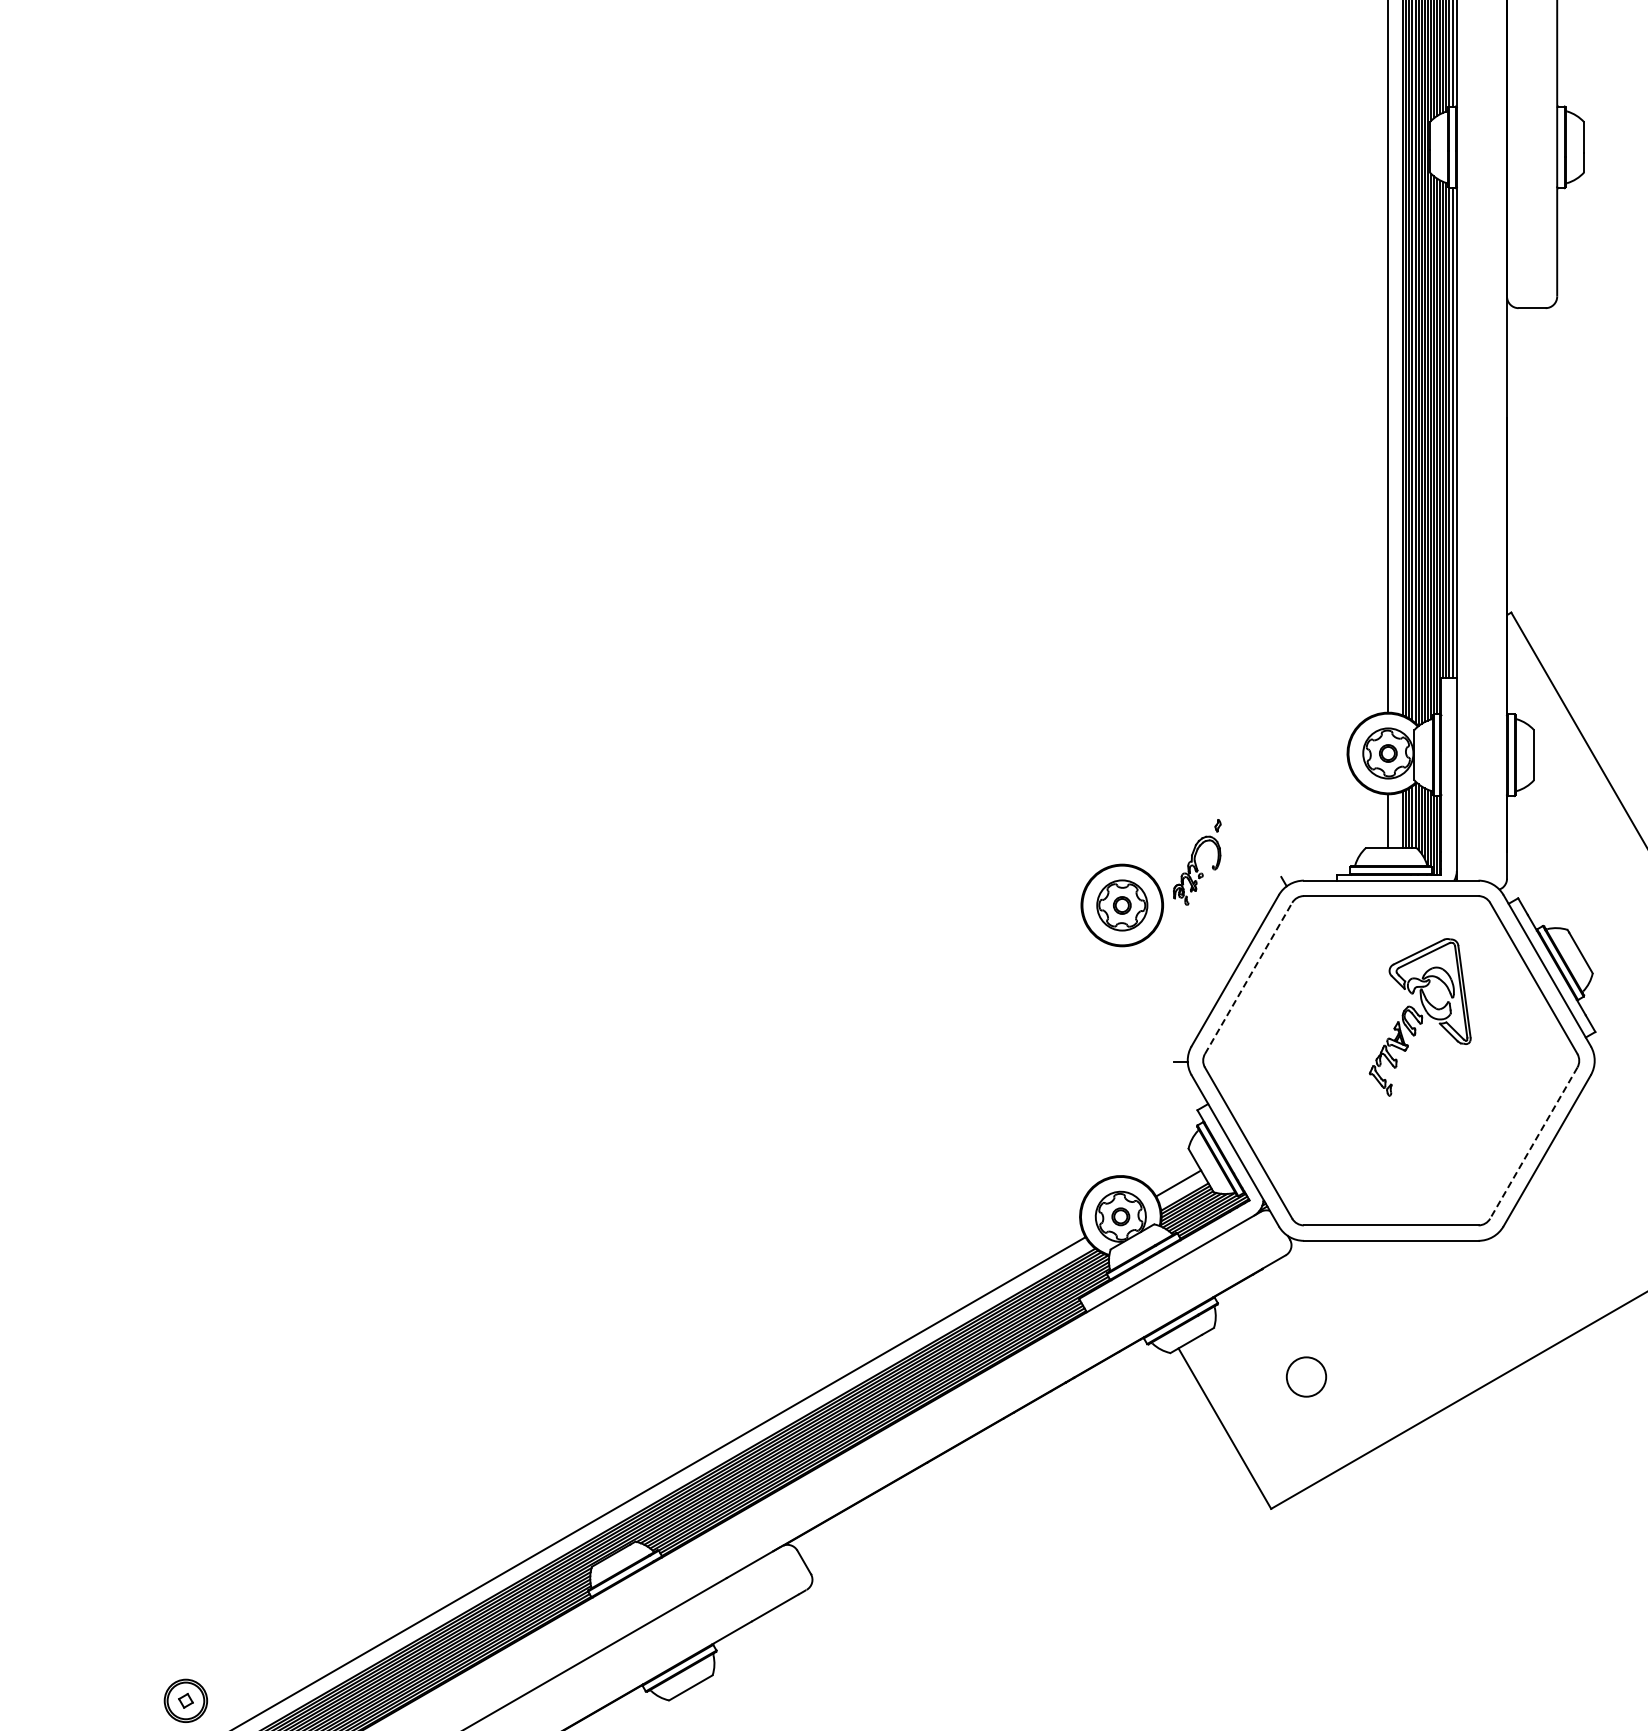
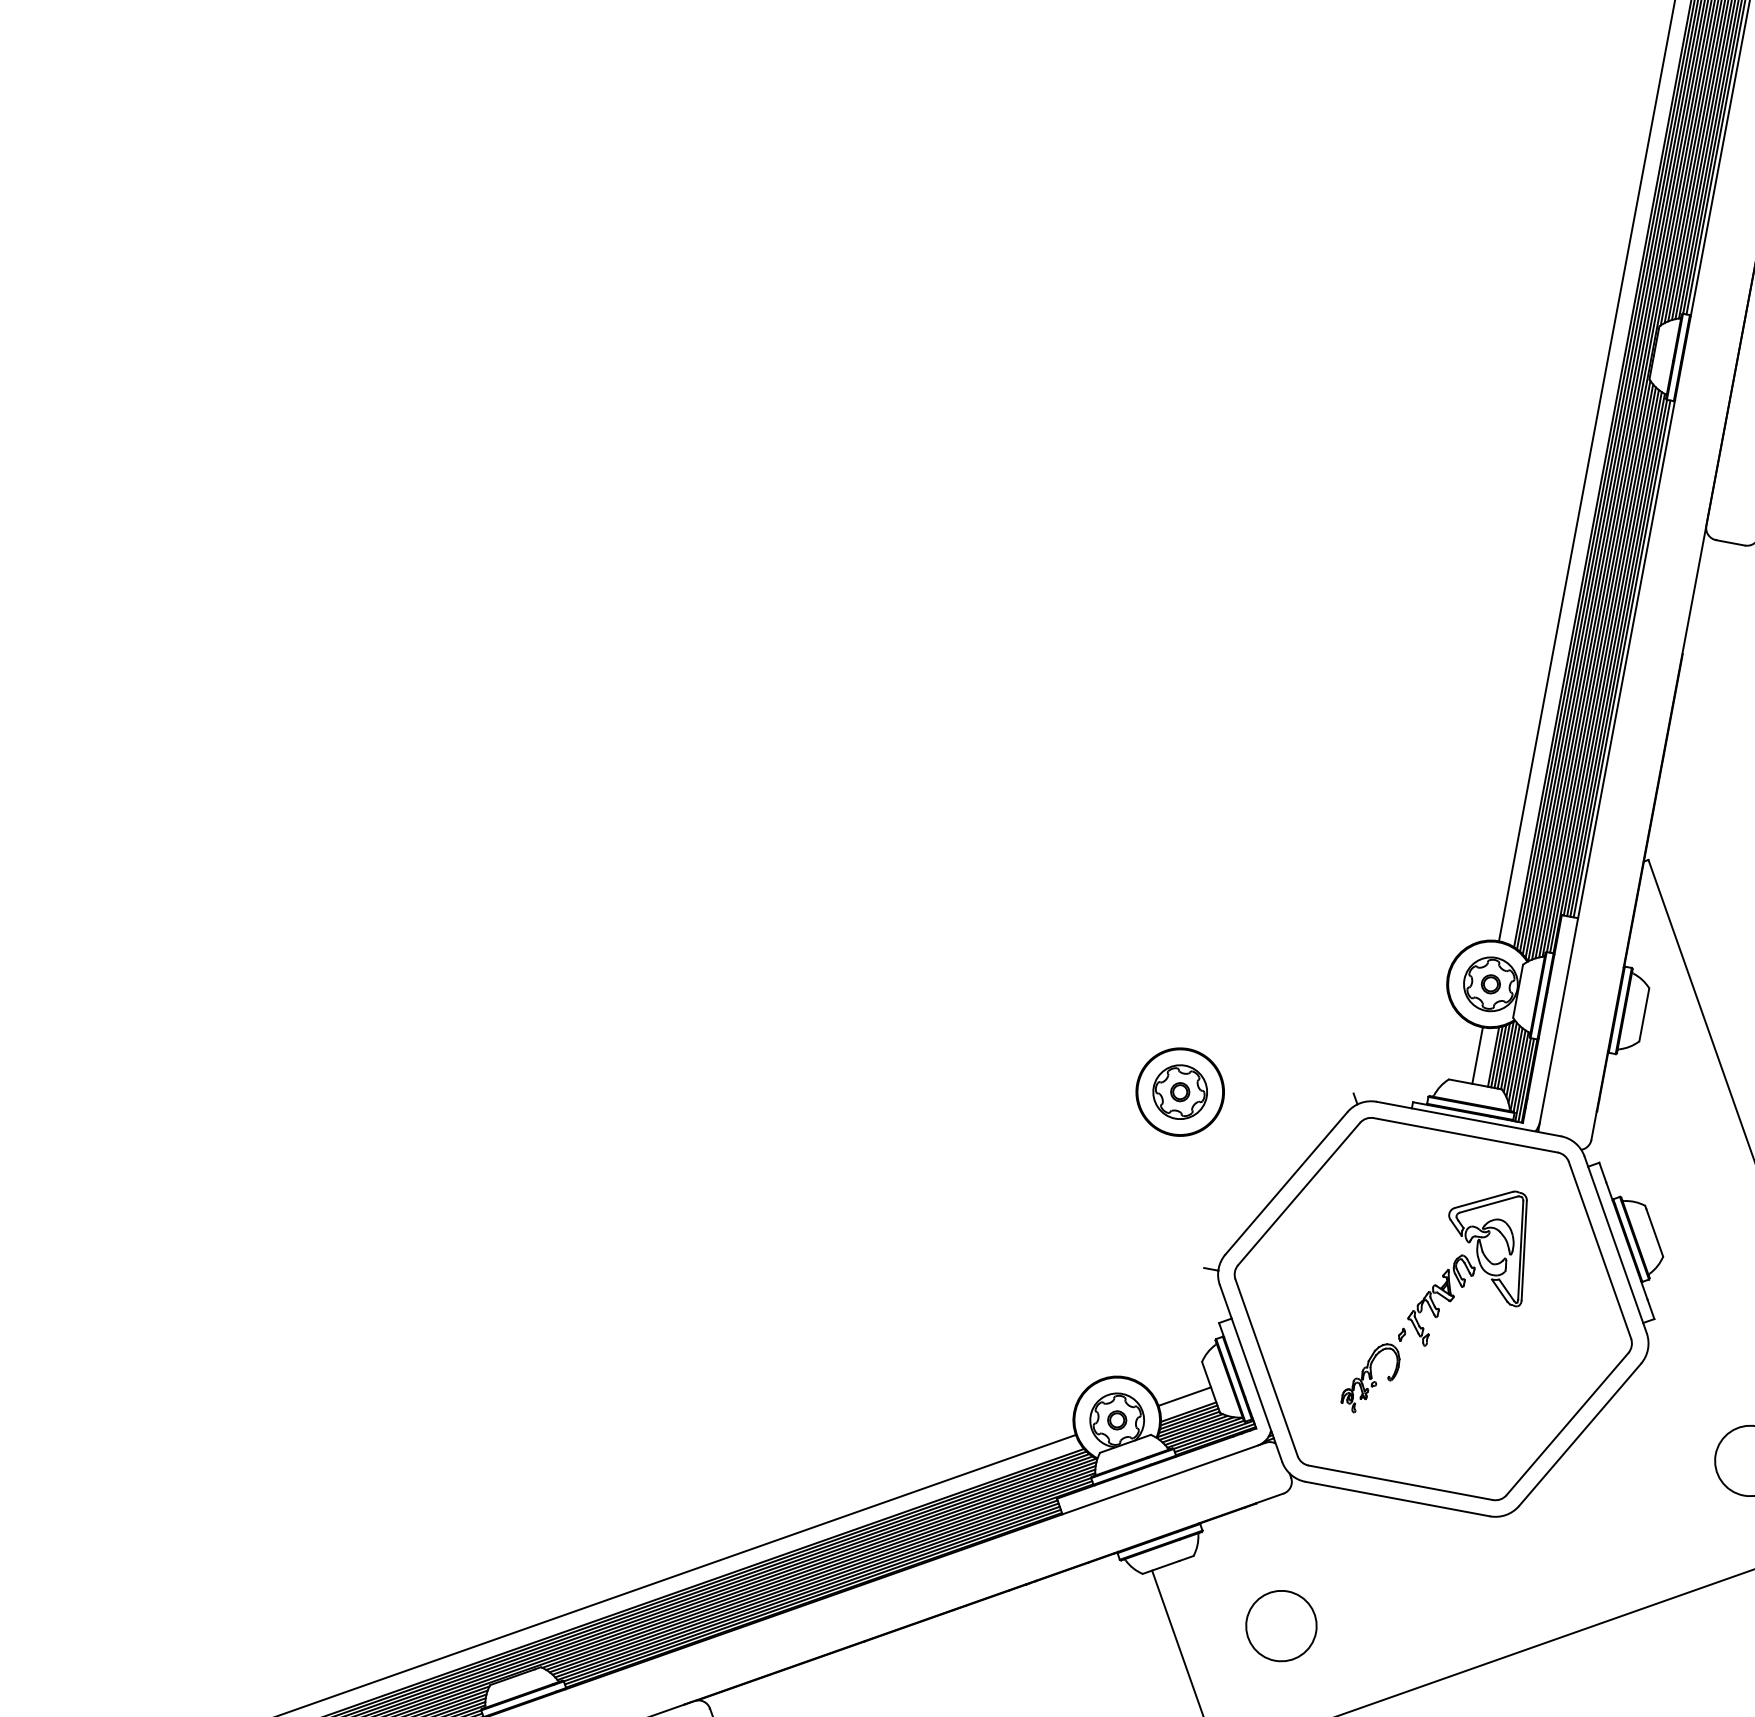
part: (1197, 862) -> (1373, 1369), moved
line: (1248, 977) -> (1299, 1193), dashed -> solid
line: (1533, 1143) -> (1567, 1424), dashed -> solid
circle: (1306, 1376) -> (1281, 1625), size x1.67

